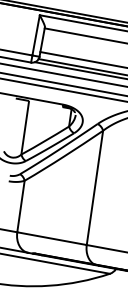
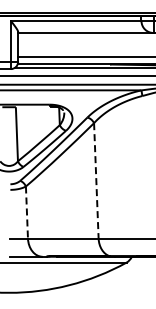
line: (95, 187) -> (96, 180), solid -> dashed
line: (20, 207) -> (26, 213), solid -> dashed

